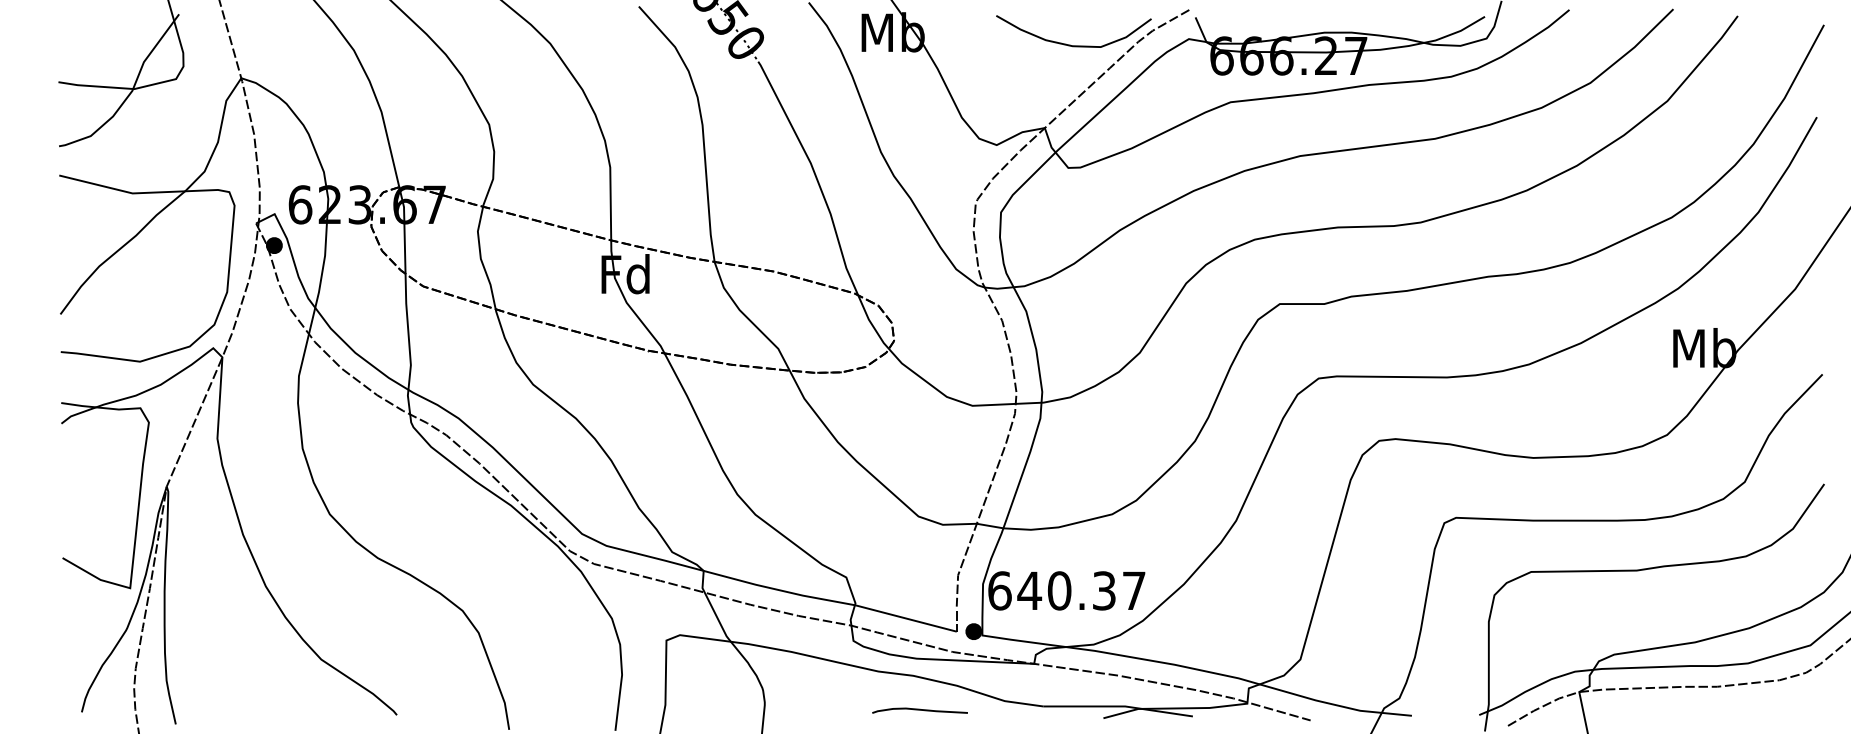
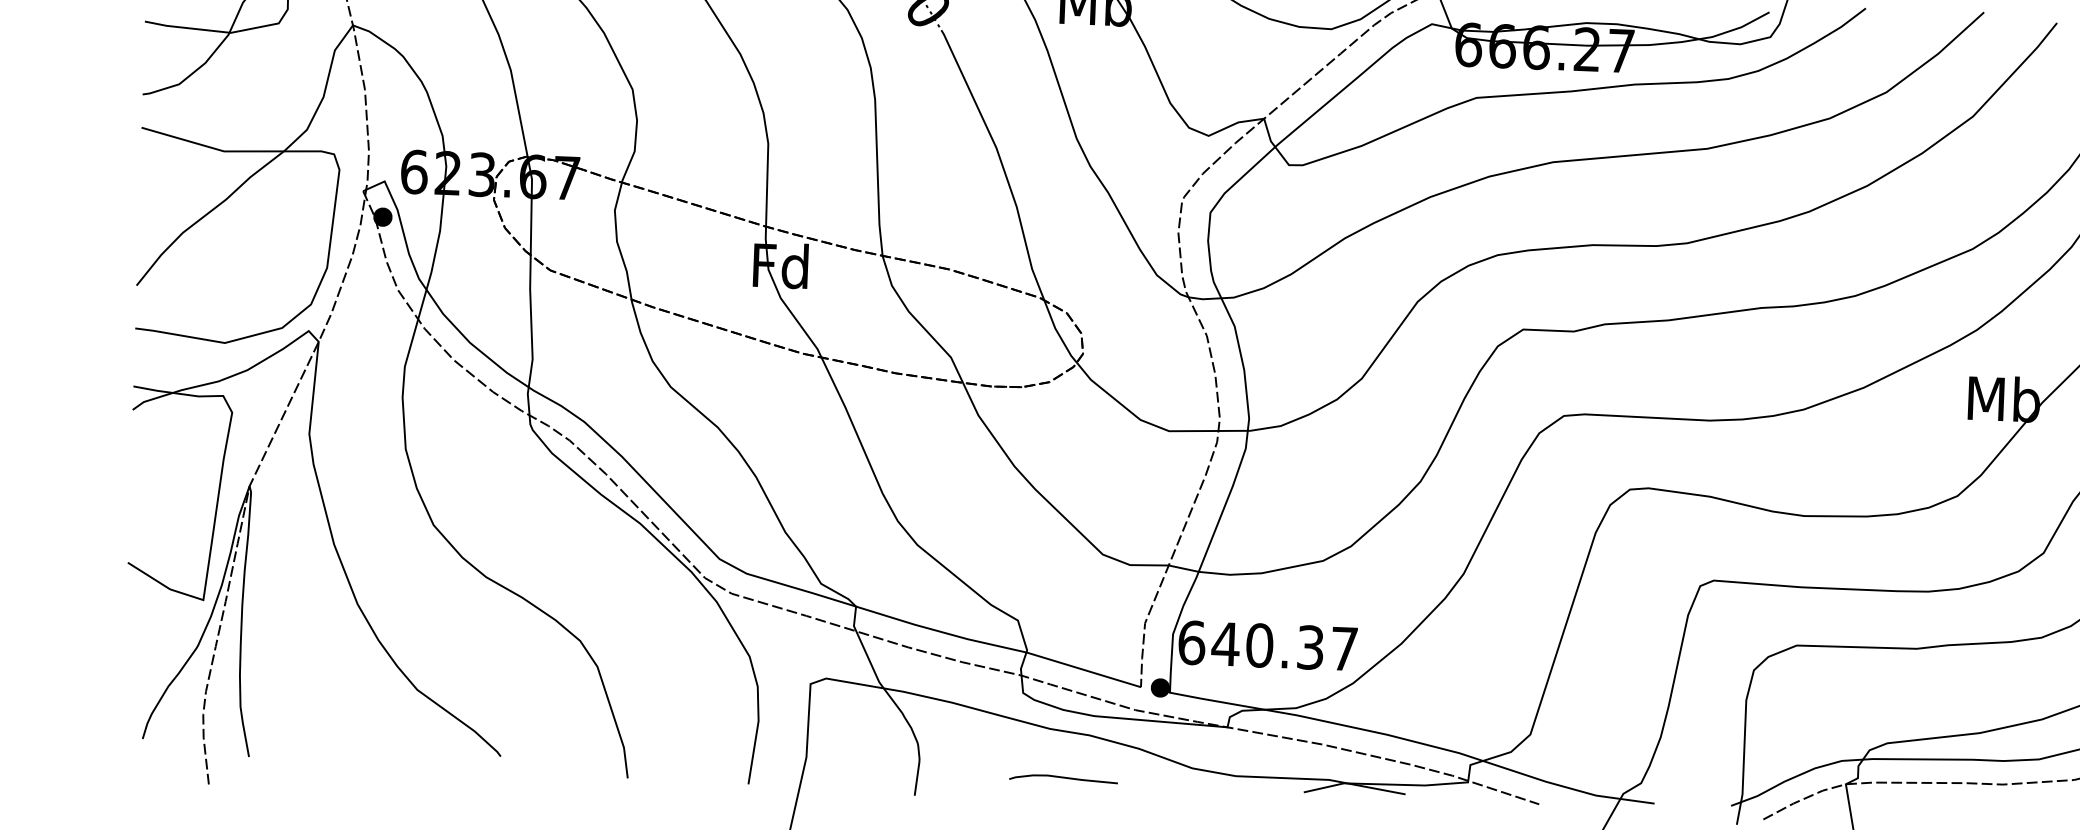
curve: (919, 710) -> (1063, 778), moved

